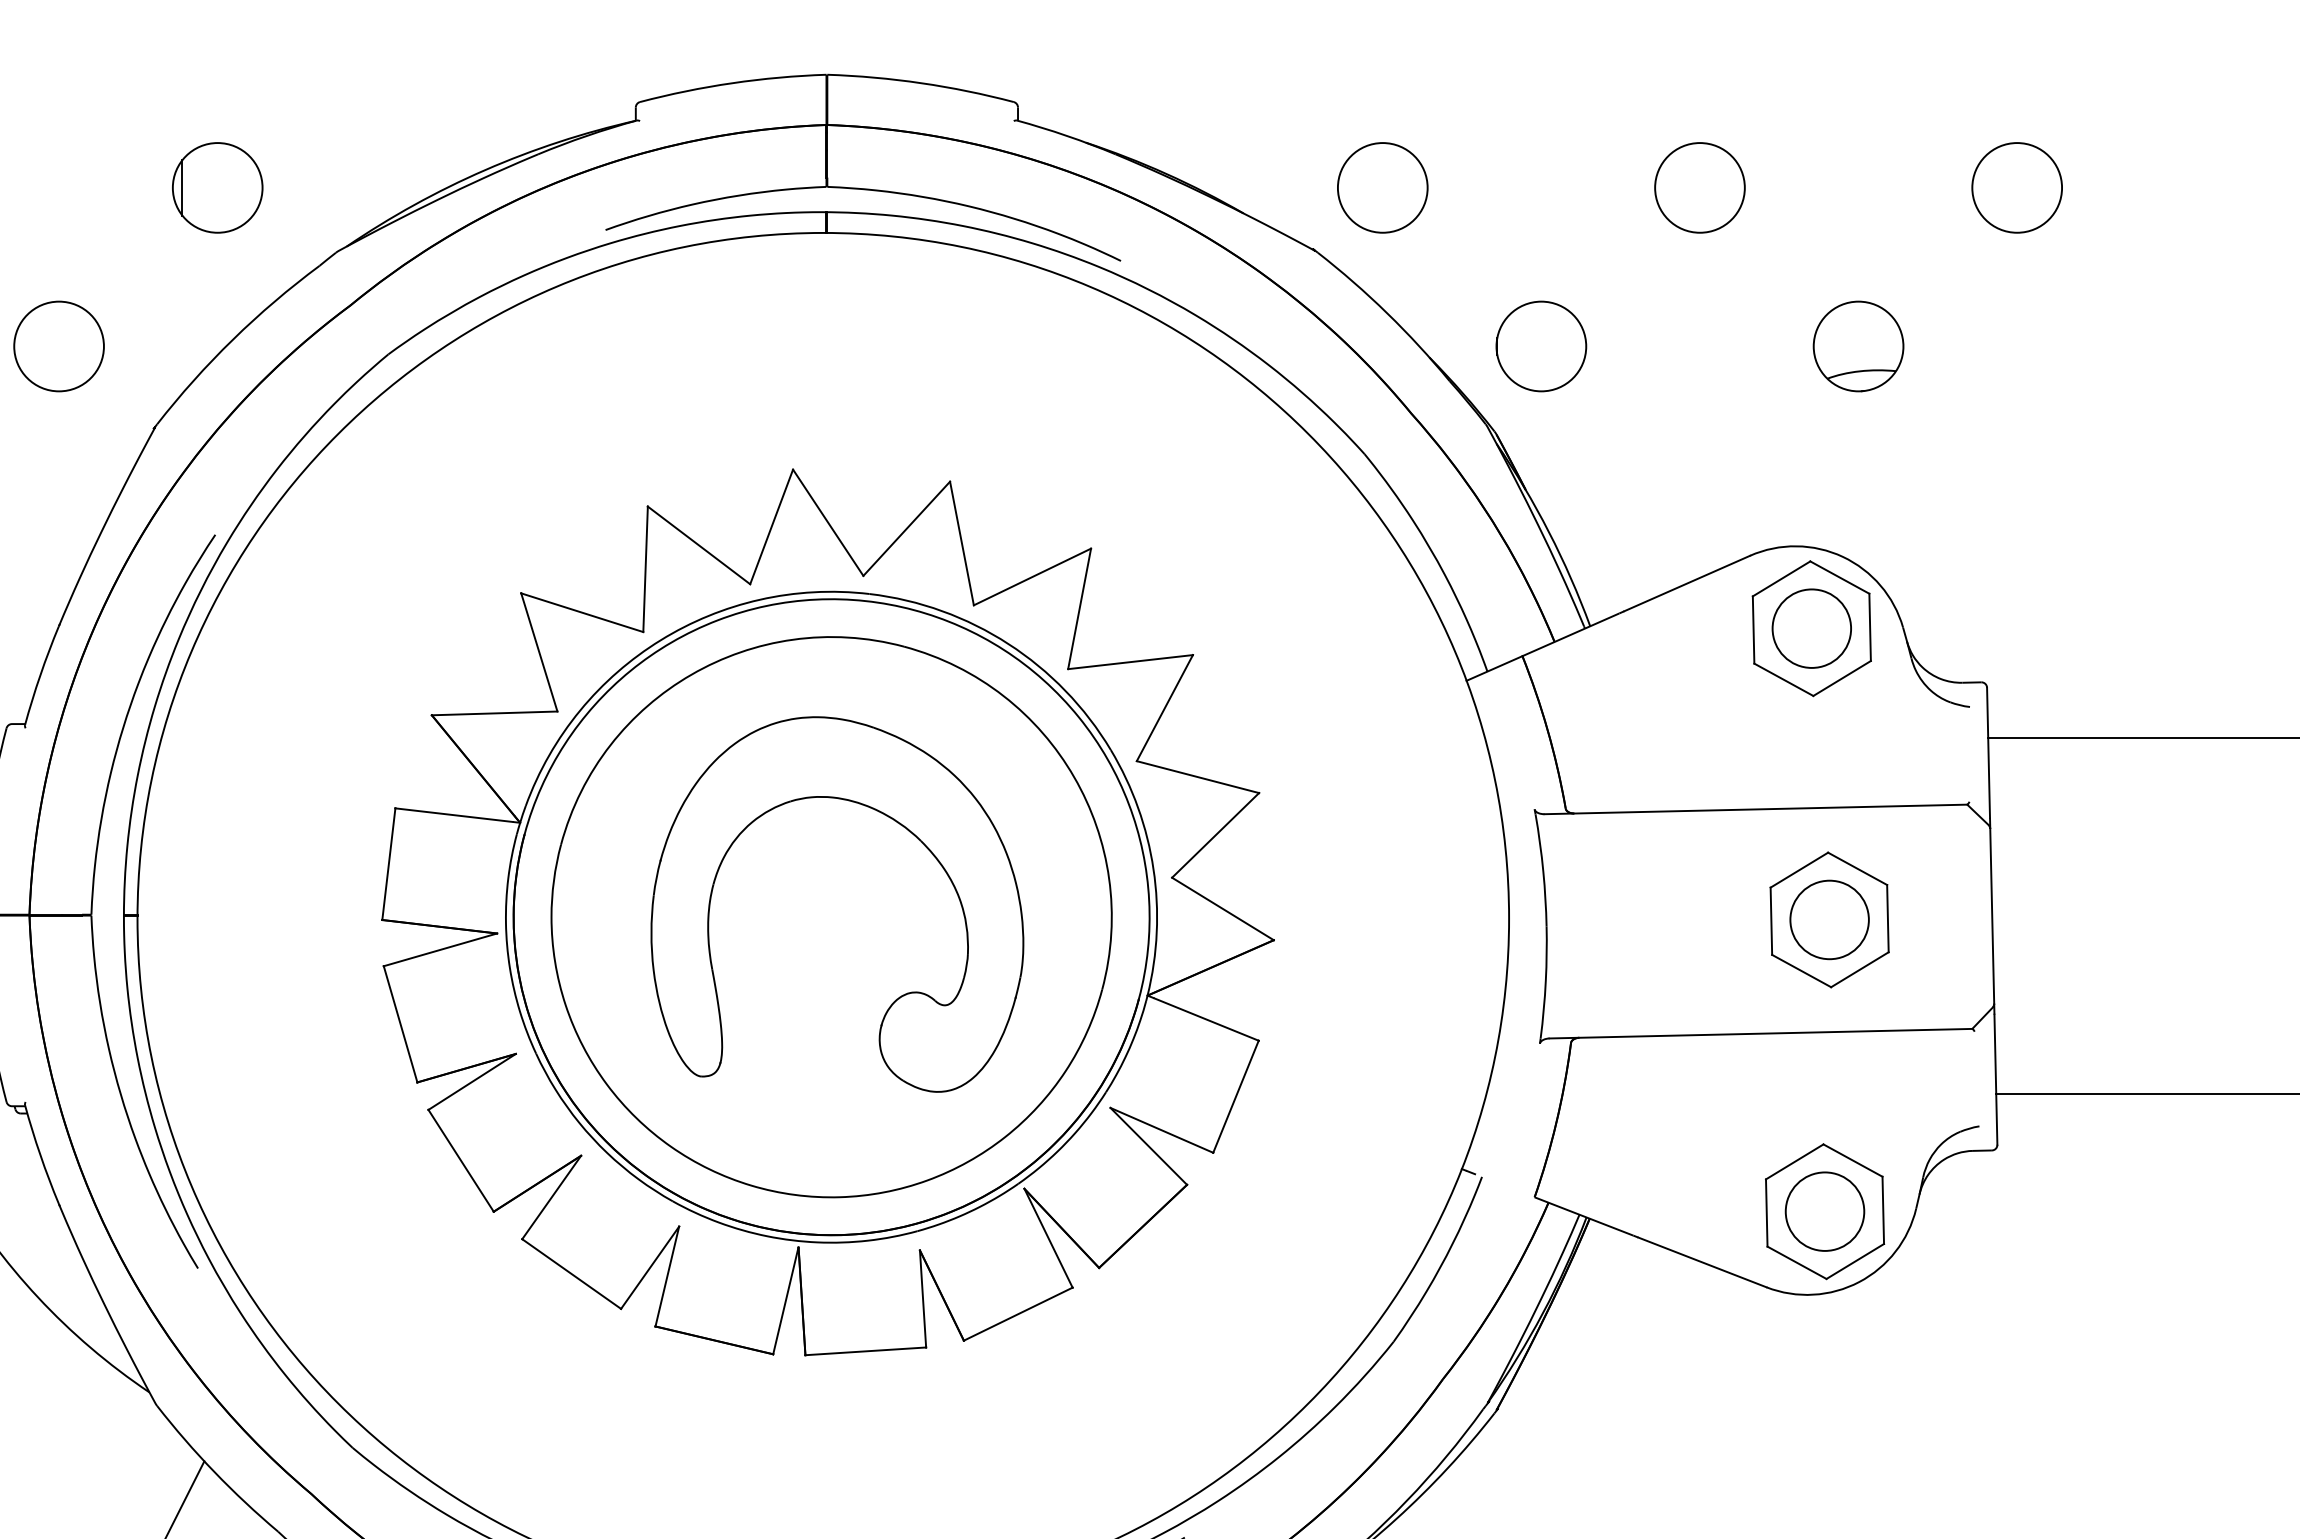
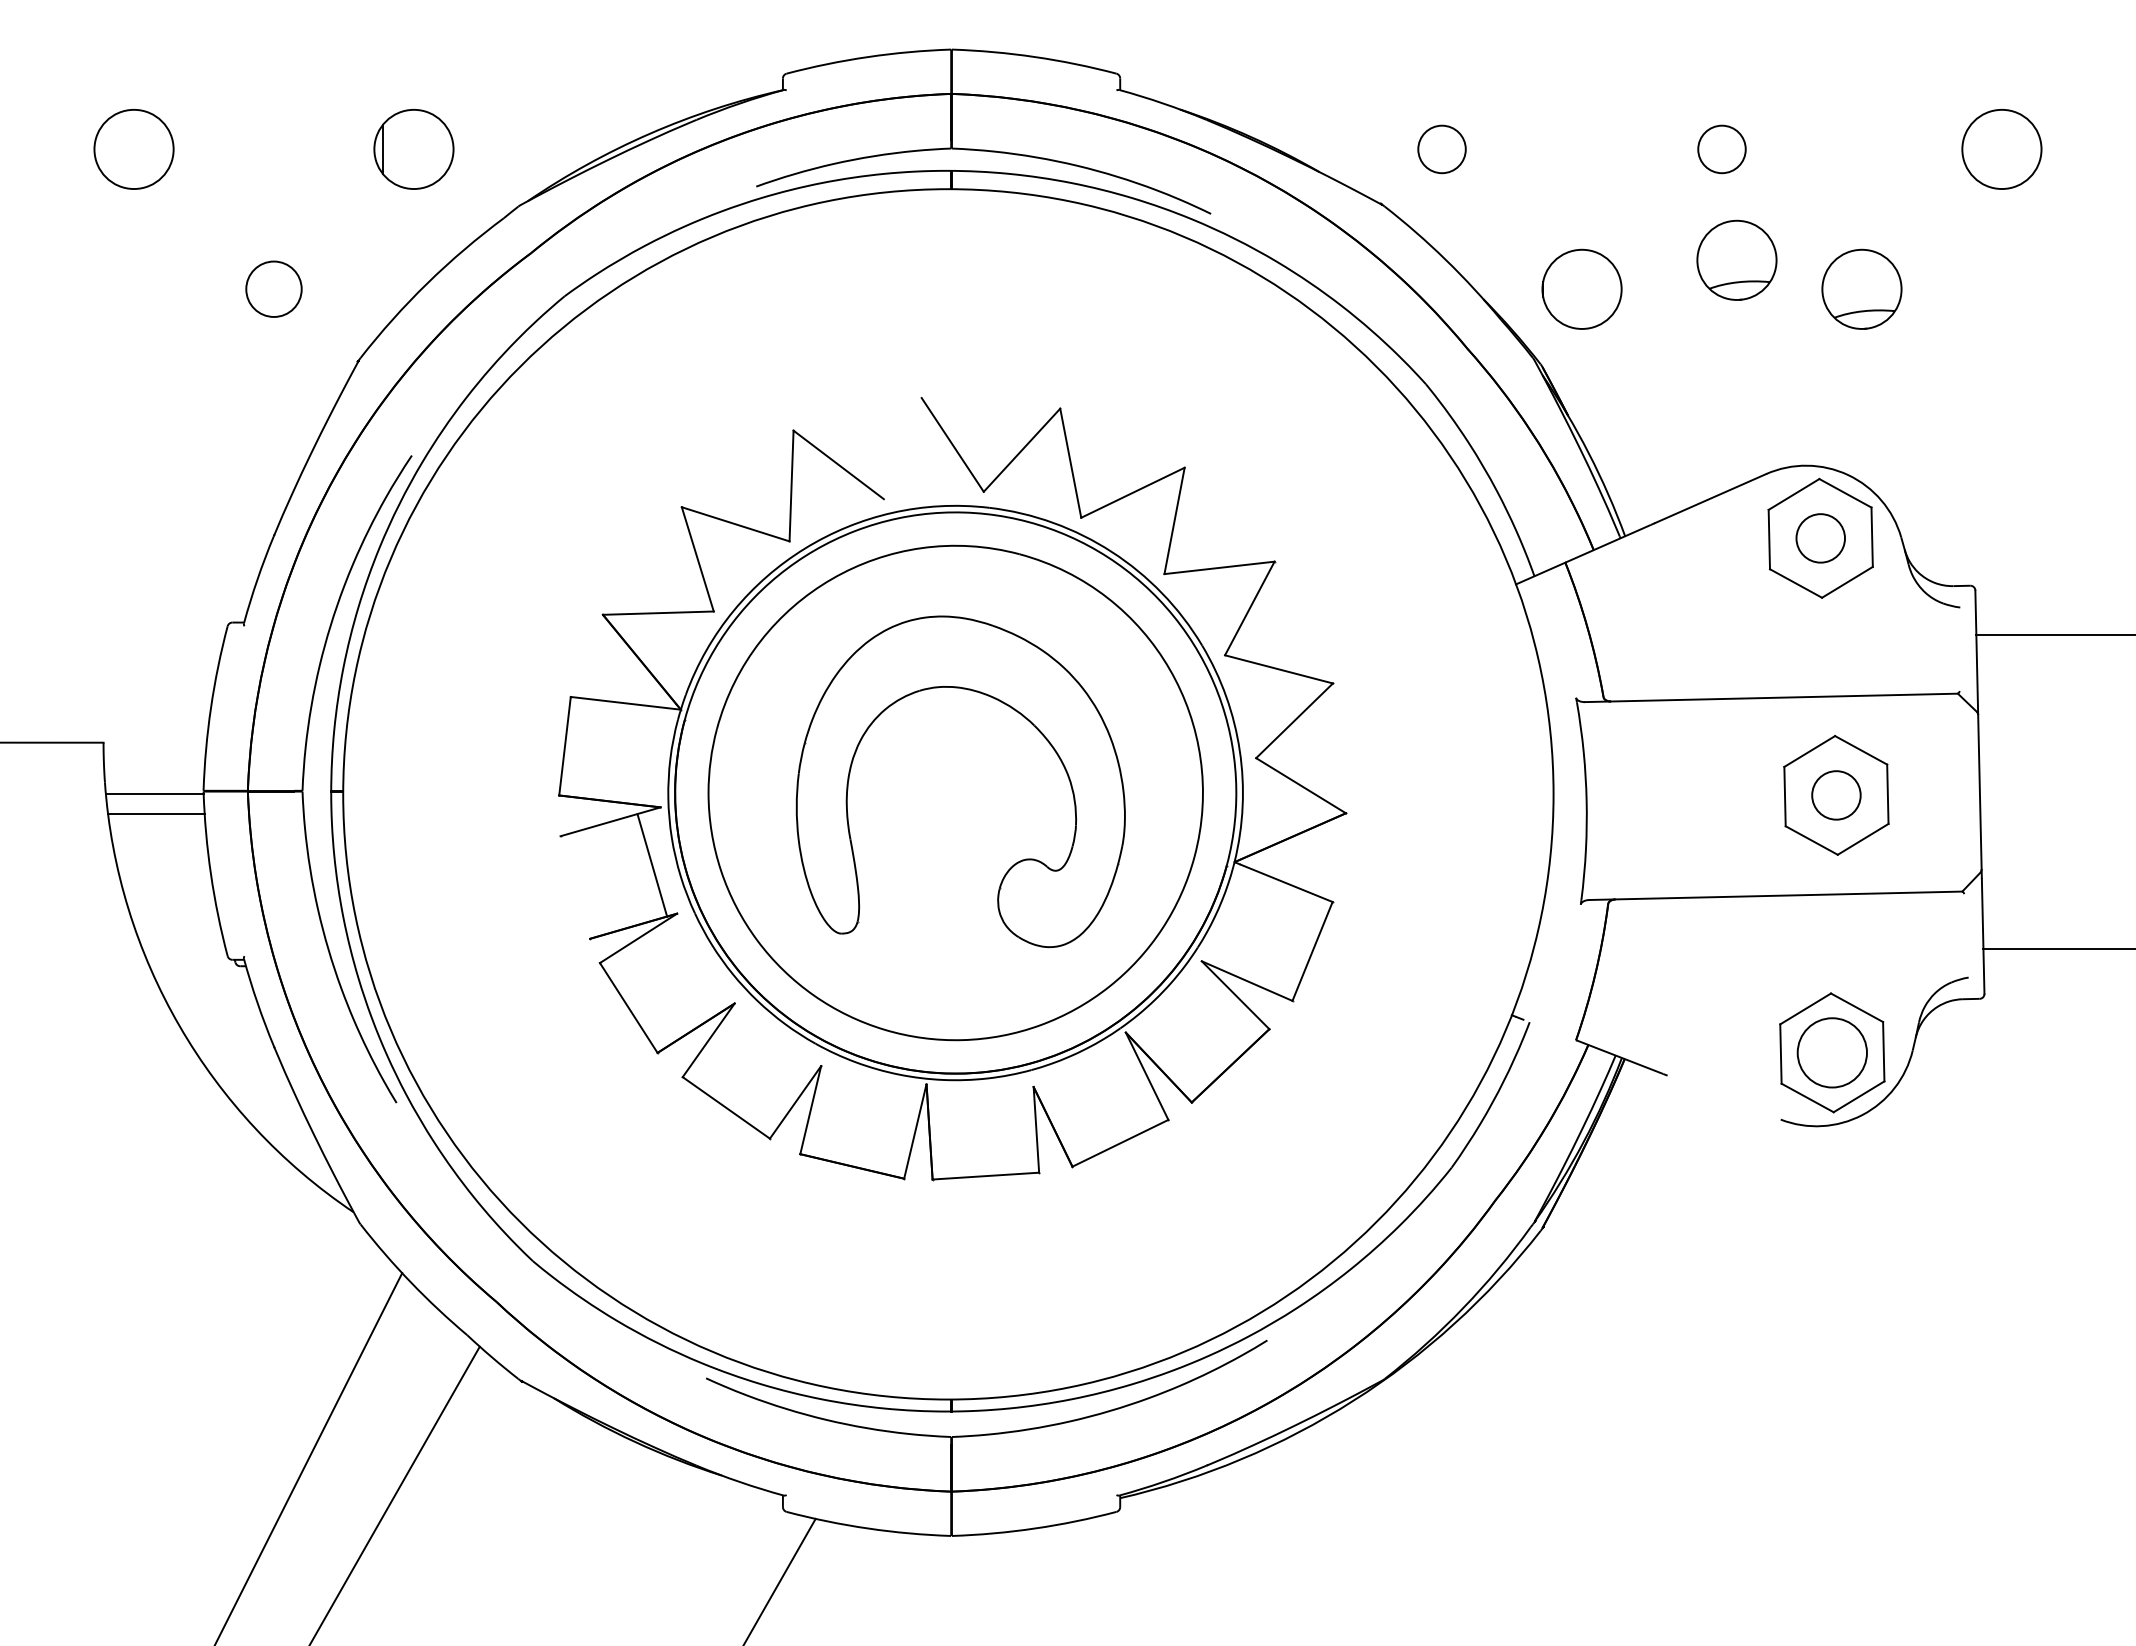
circle: (1382, 187) -> (1441, 149), size x0.6
circle: (1699, 187) -> (1721, 149), size x0.6
part: (1716, 312) -> (1736, 259), added
circle: (58, 345) -> (273, 288), size x0.7
line: (771, 526) -> (902, 448), removed
circle: (1811, 628) -> (1820, 538), size x0.7
circle: (1829, 920) -> (1836, 795), size x0.7
line: (400, 1024) -> (652, 865), moved
line: (1701, 1262) -> (1723, 1097), removed

